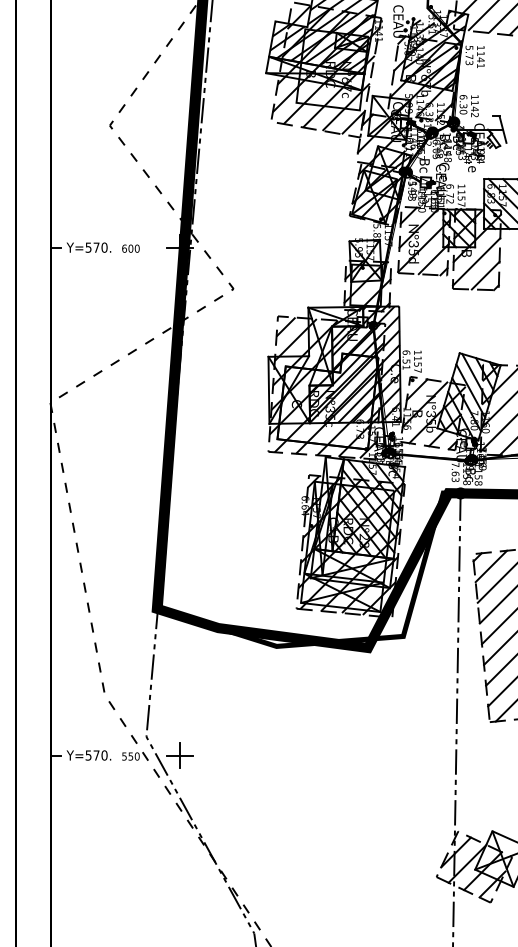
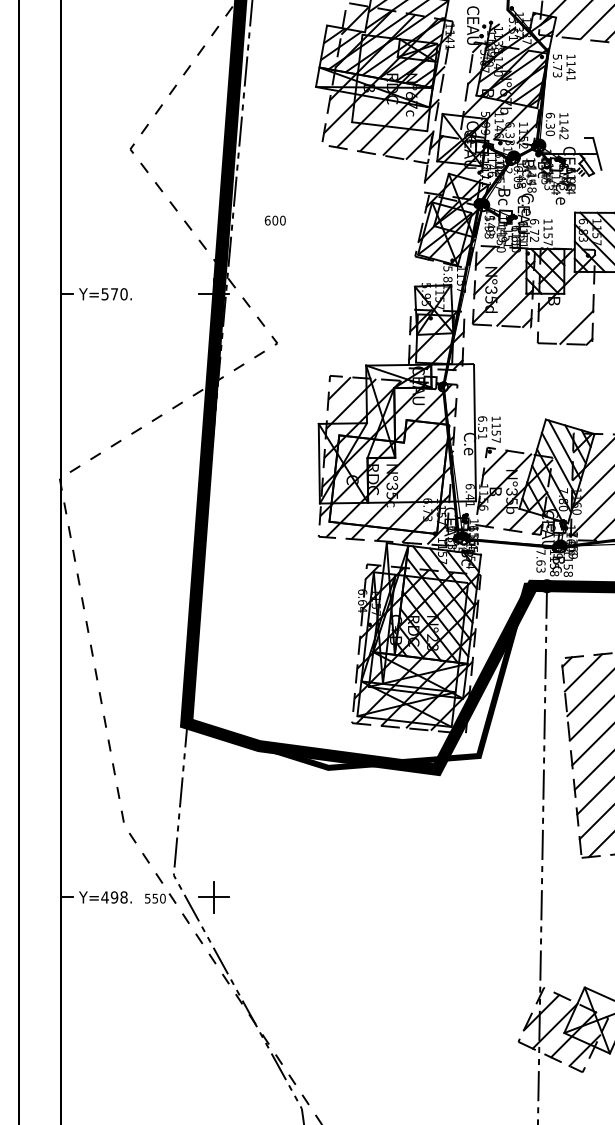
text: (130, 248) -> (274, 220), moved
line: (476, 261) -> (565, 310), removed
hatch: (354, 364) -> (420, 433), removed
text: (96, 755) -> (114, 897), Y=570. -> Y=498.

